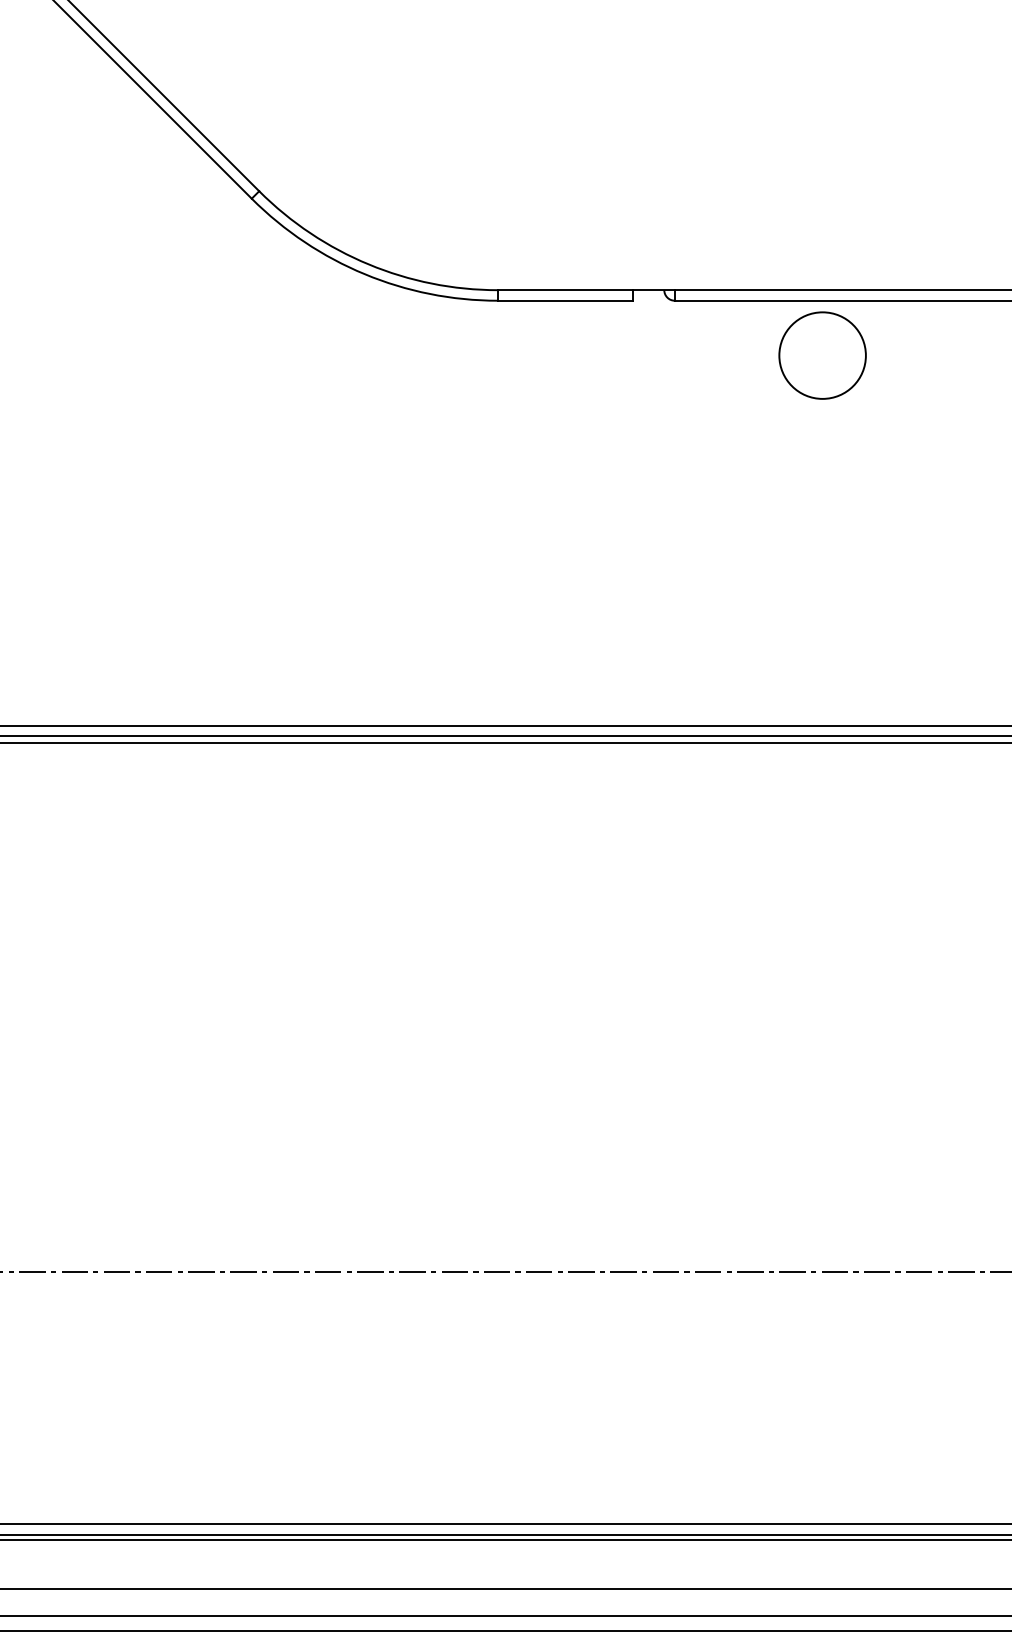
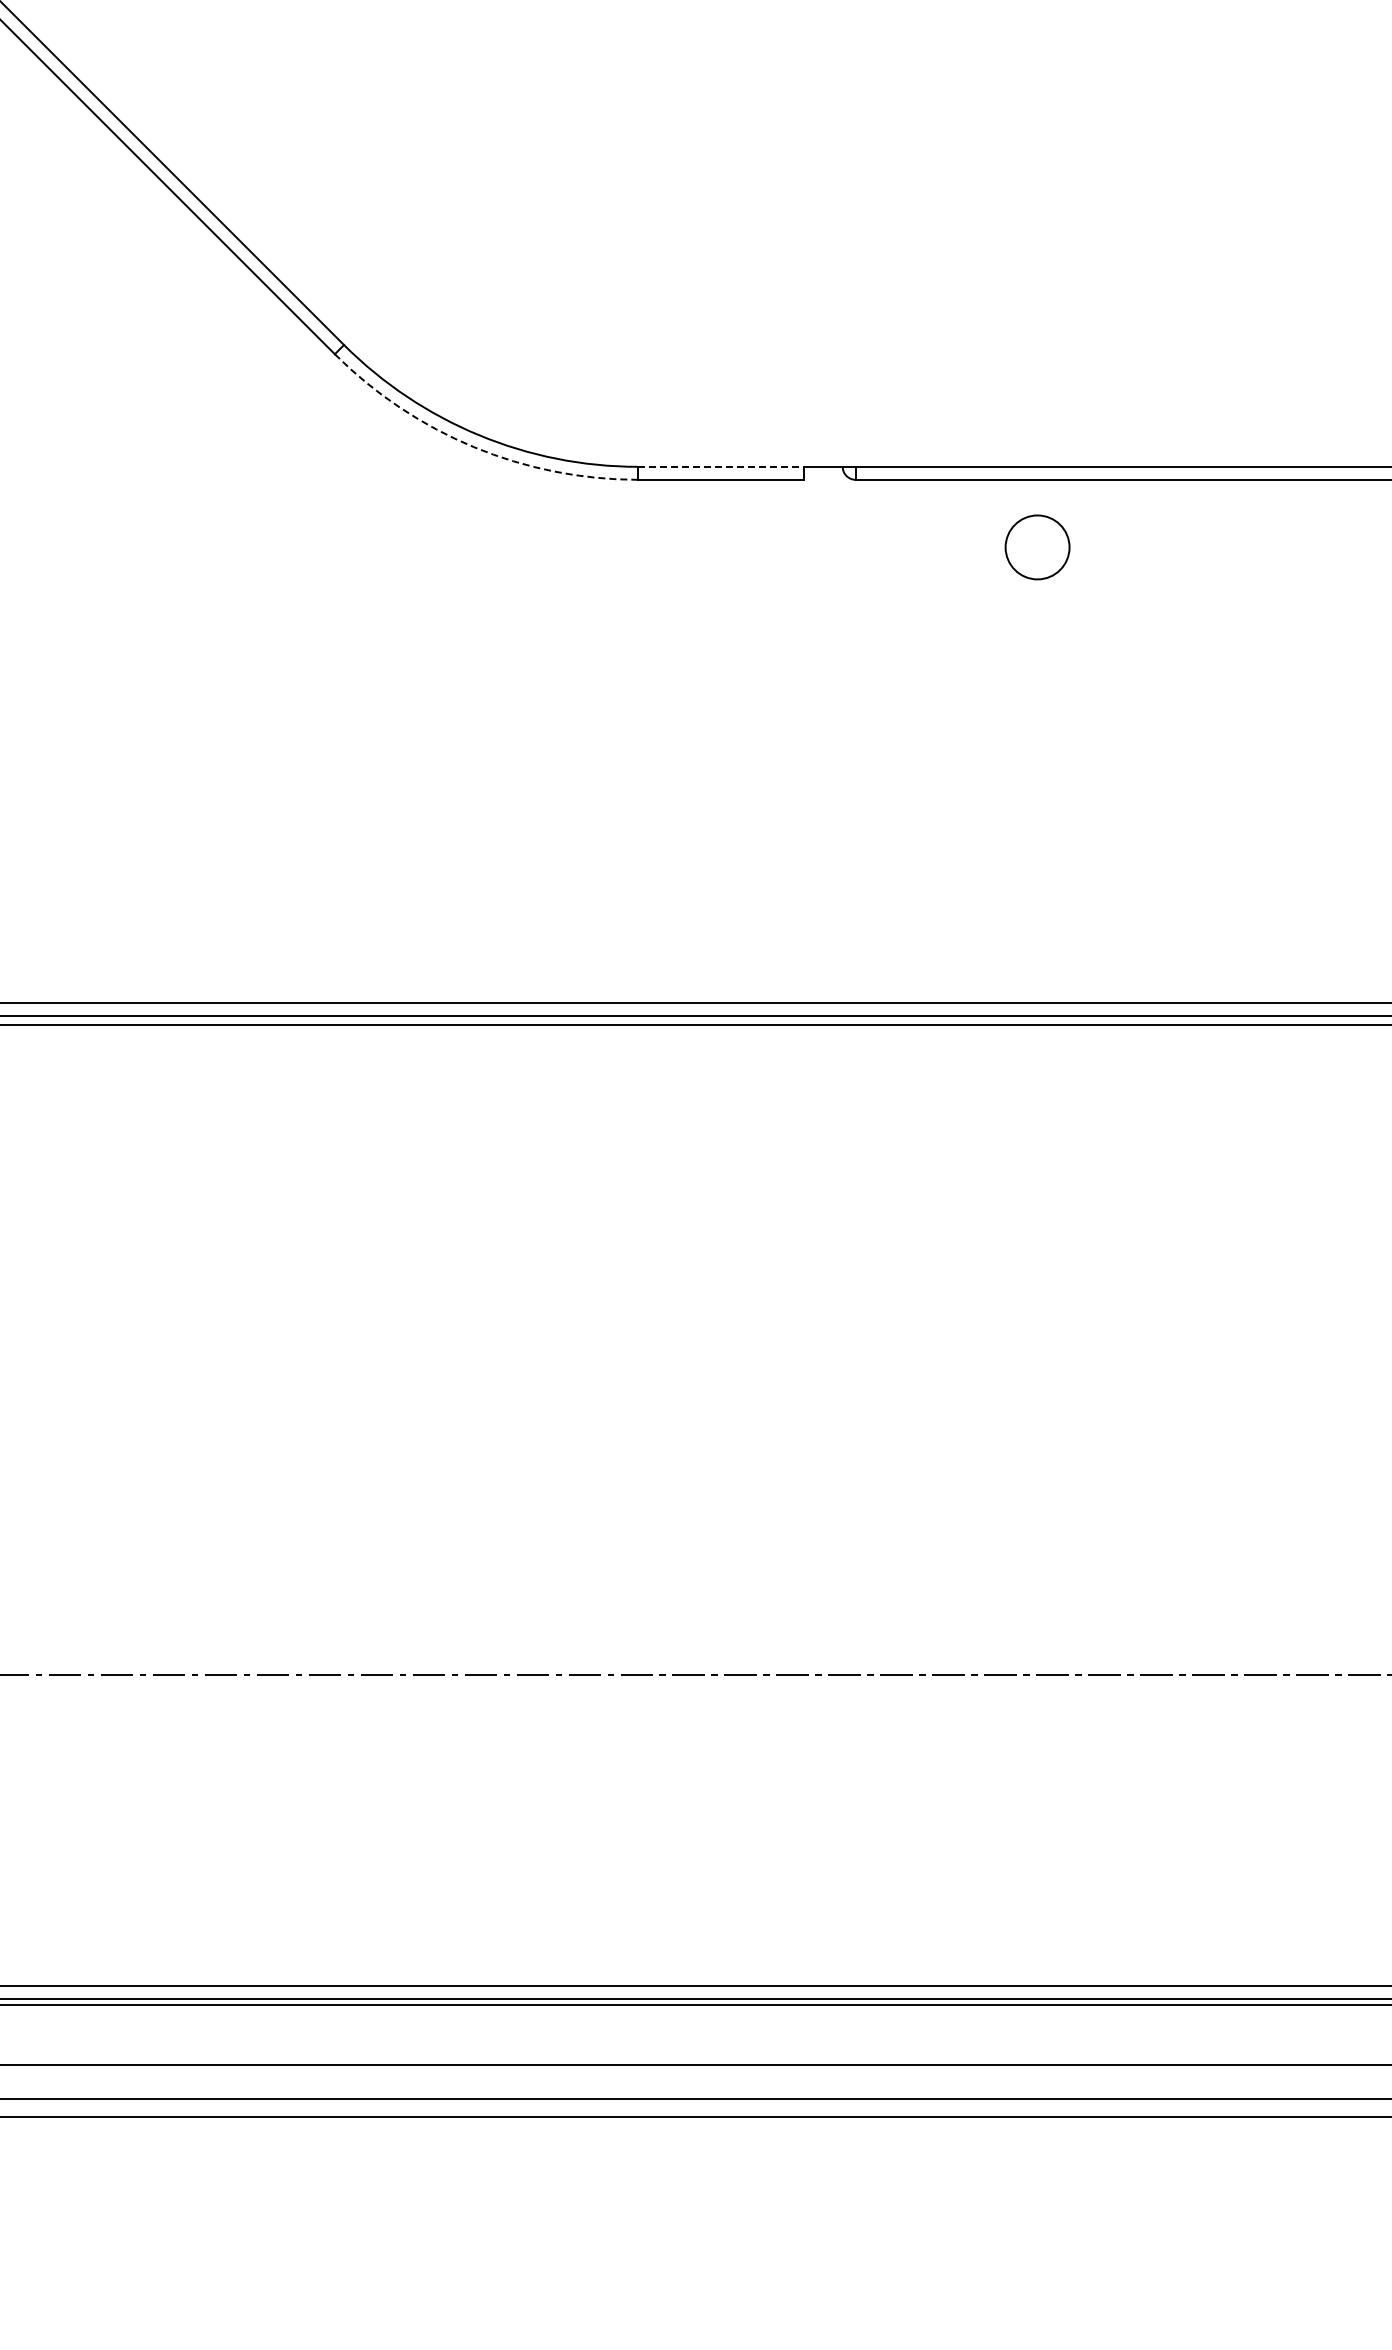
arc: (364, 274) -> (473, 447), solid -> dashed
line: (565, 289) -> (720, 466), solid -> dashed
circle: (822, 355) -> (1037, 547), size x0.6

